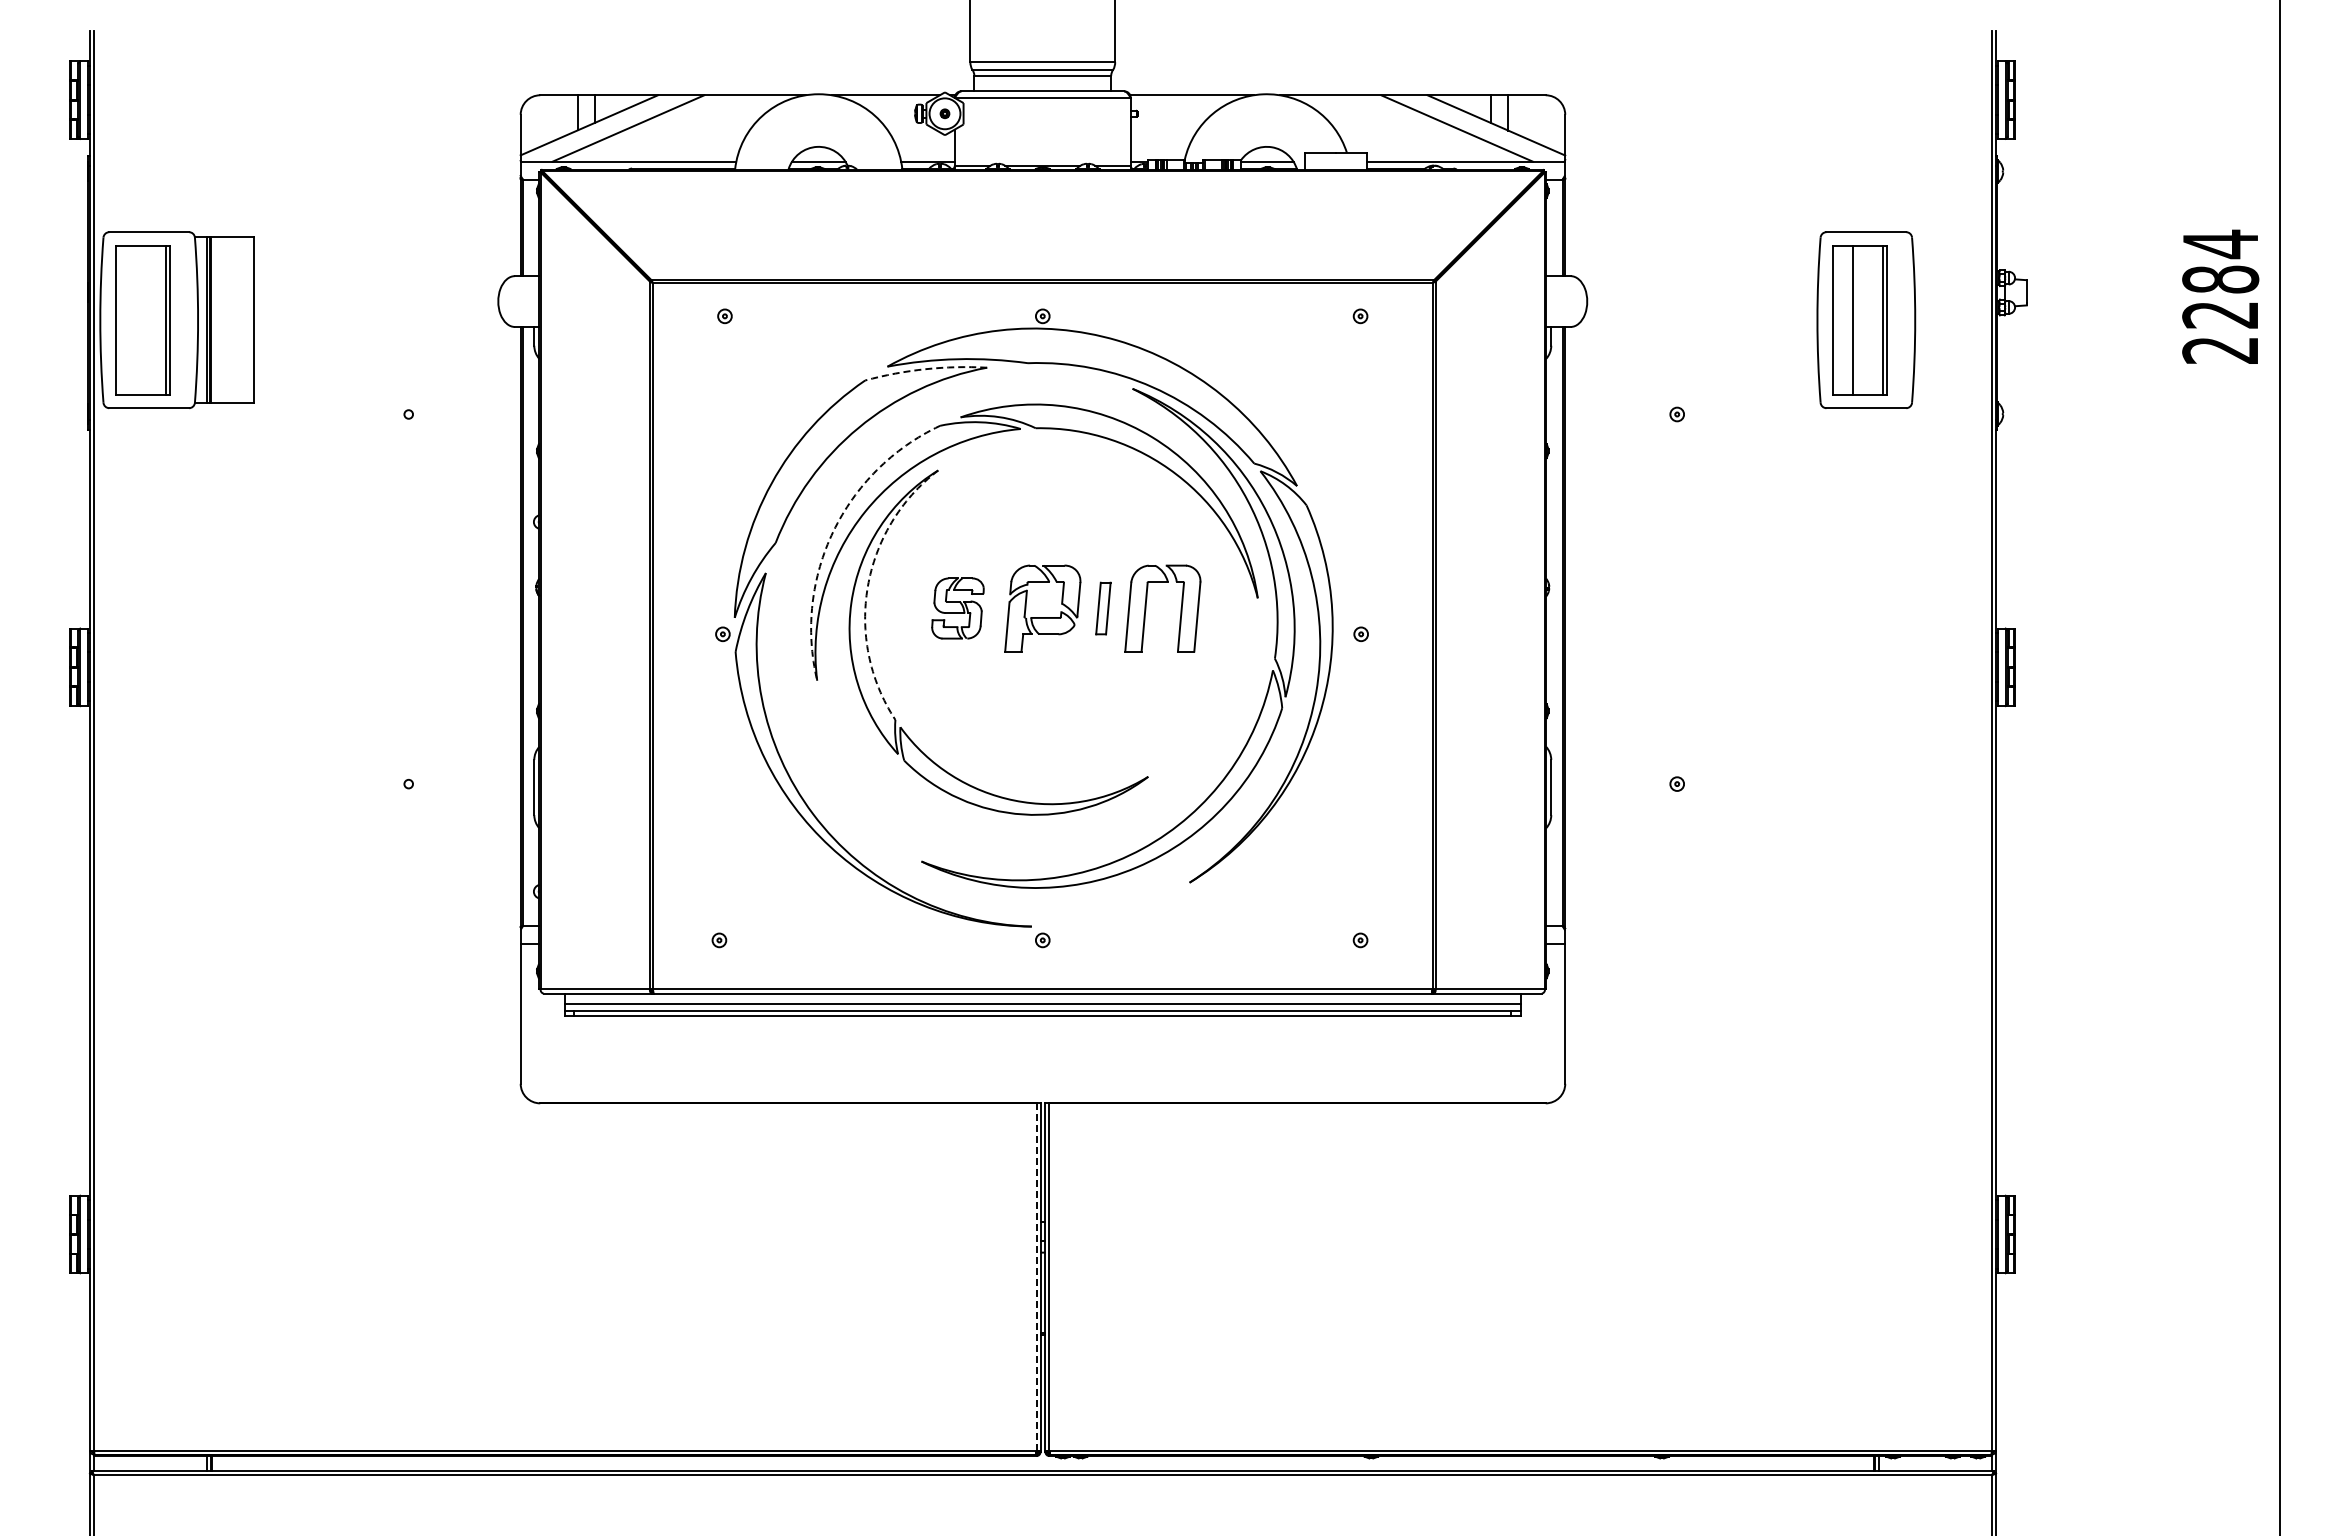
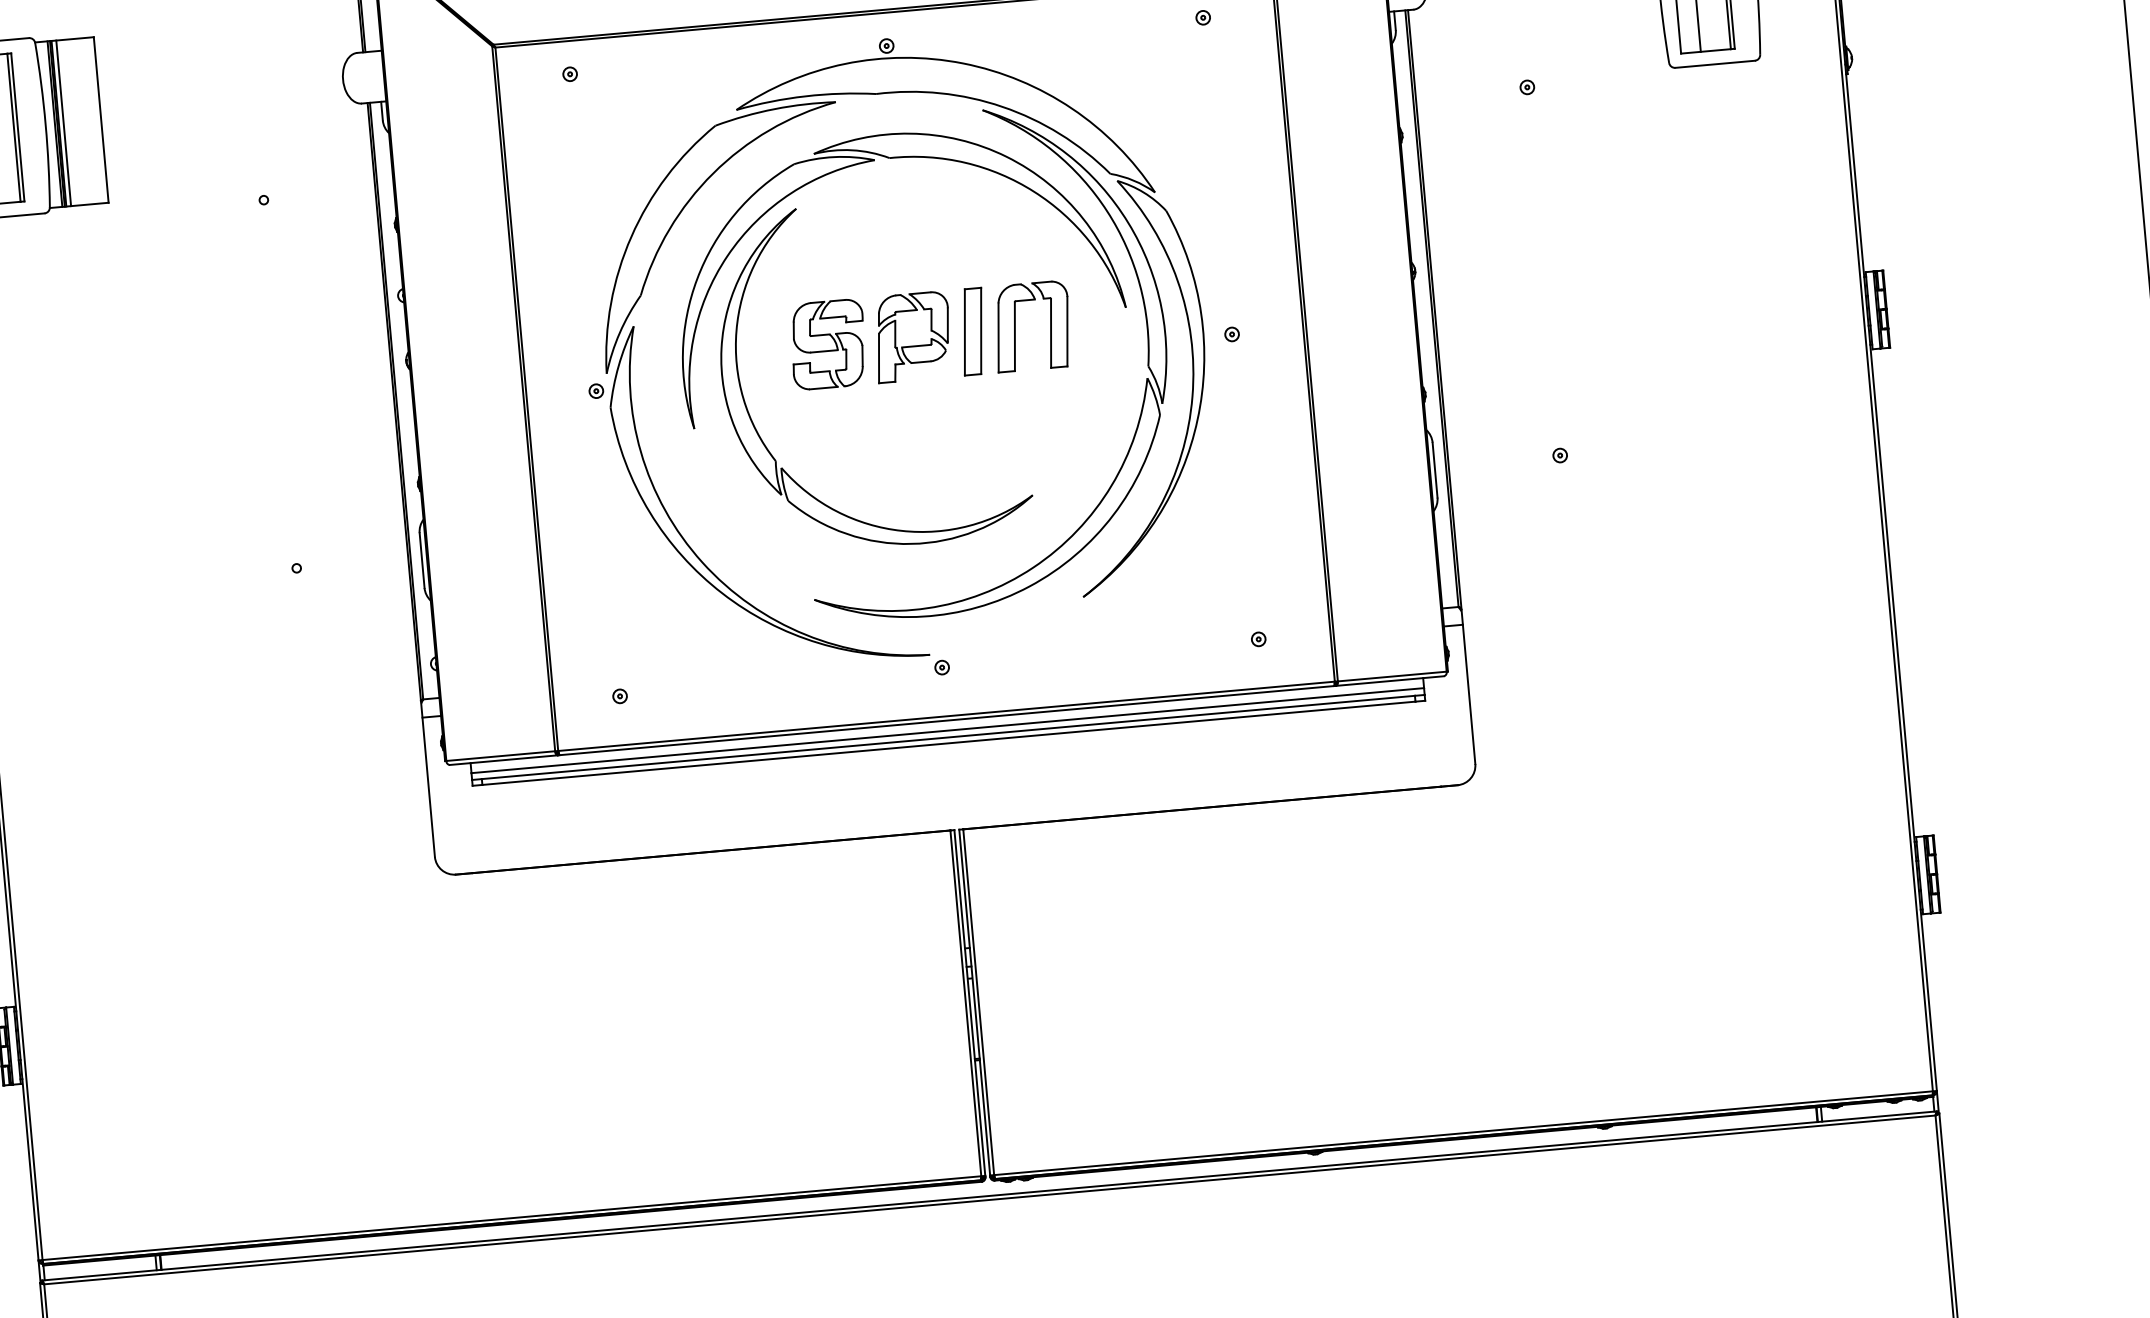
line: (216, 320) -> (64, 123), added
arc: (925, 369) -> (774, 109), dashed -> solid
arc: (833, 531) -> (697, 278), dashed -> solid
arc: (867, 586) -> (736, 330), dashed -> solid
part: (957, 608) -> (827, 344), size x1.43
part: (1103, 608) -> (973, 331), size x1.67
line: (1036, 1276) -> (965, 1002), dashed -> solid

